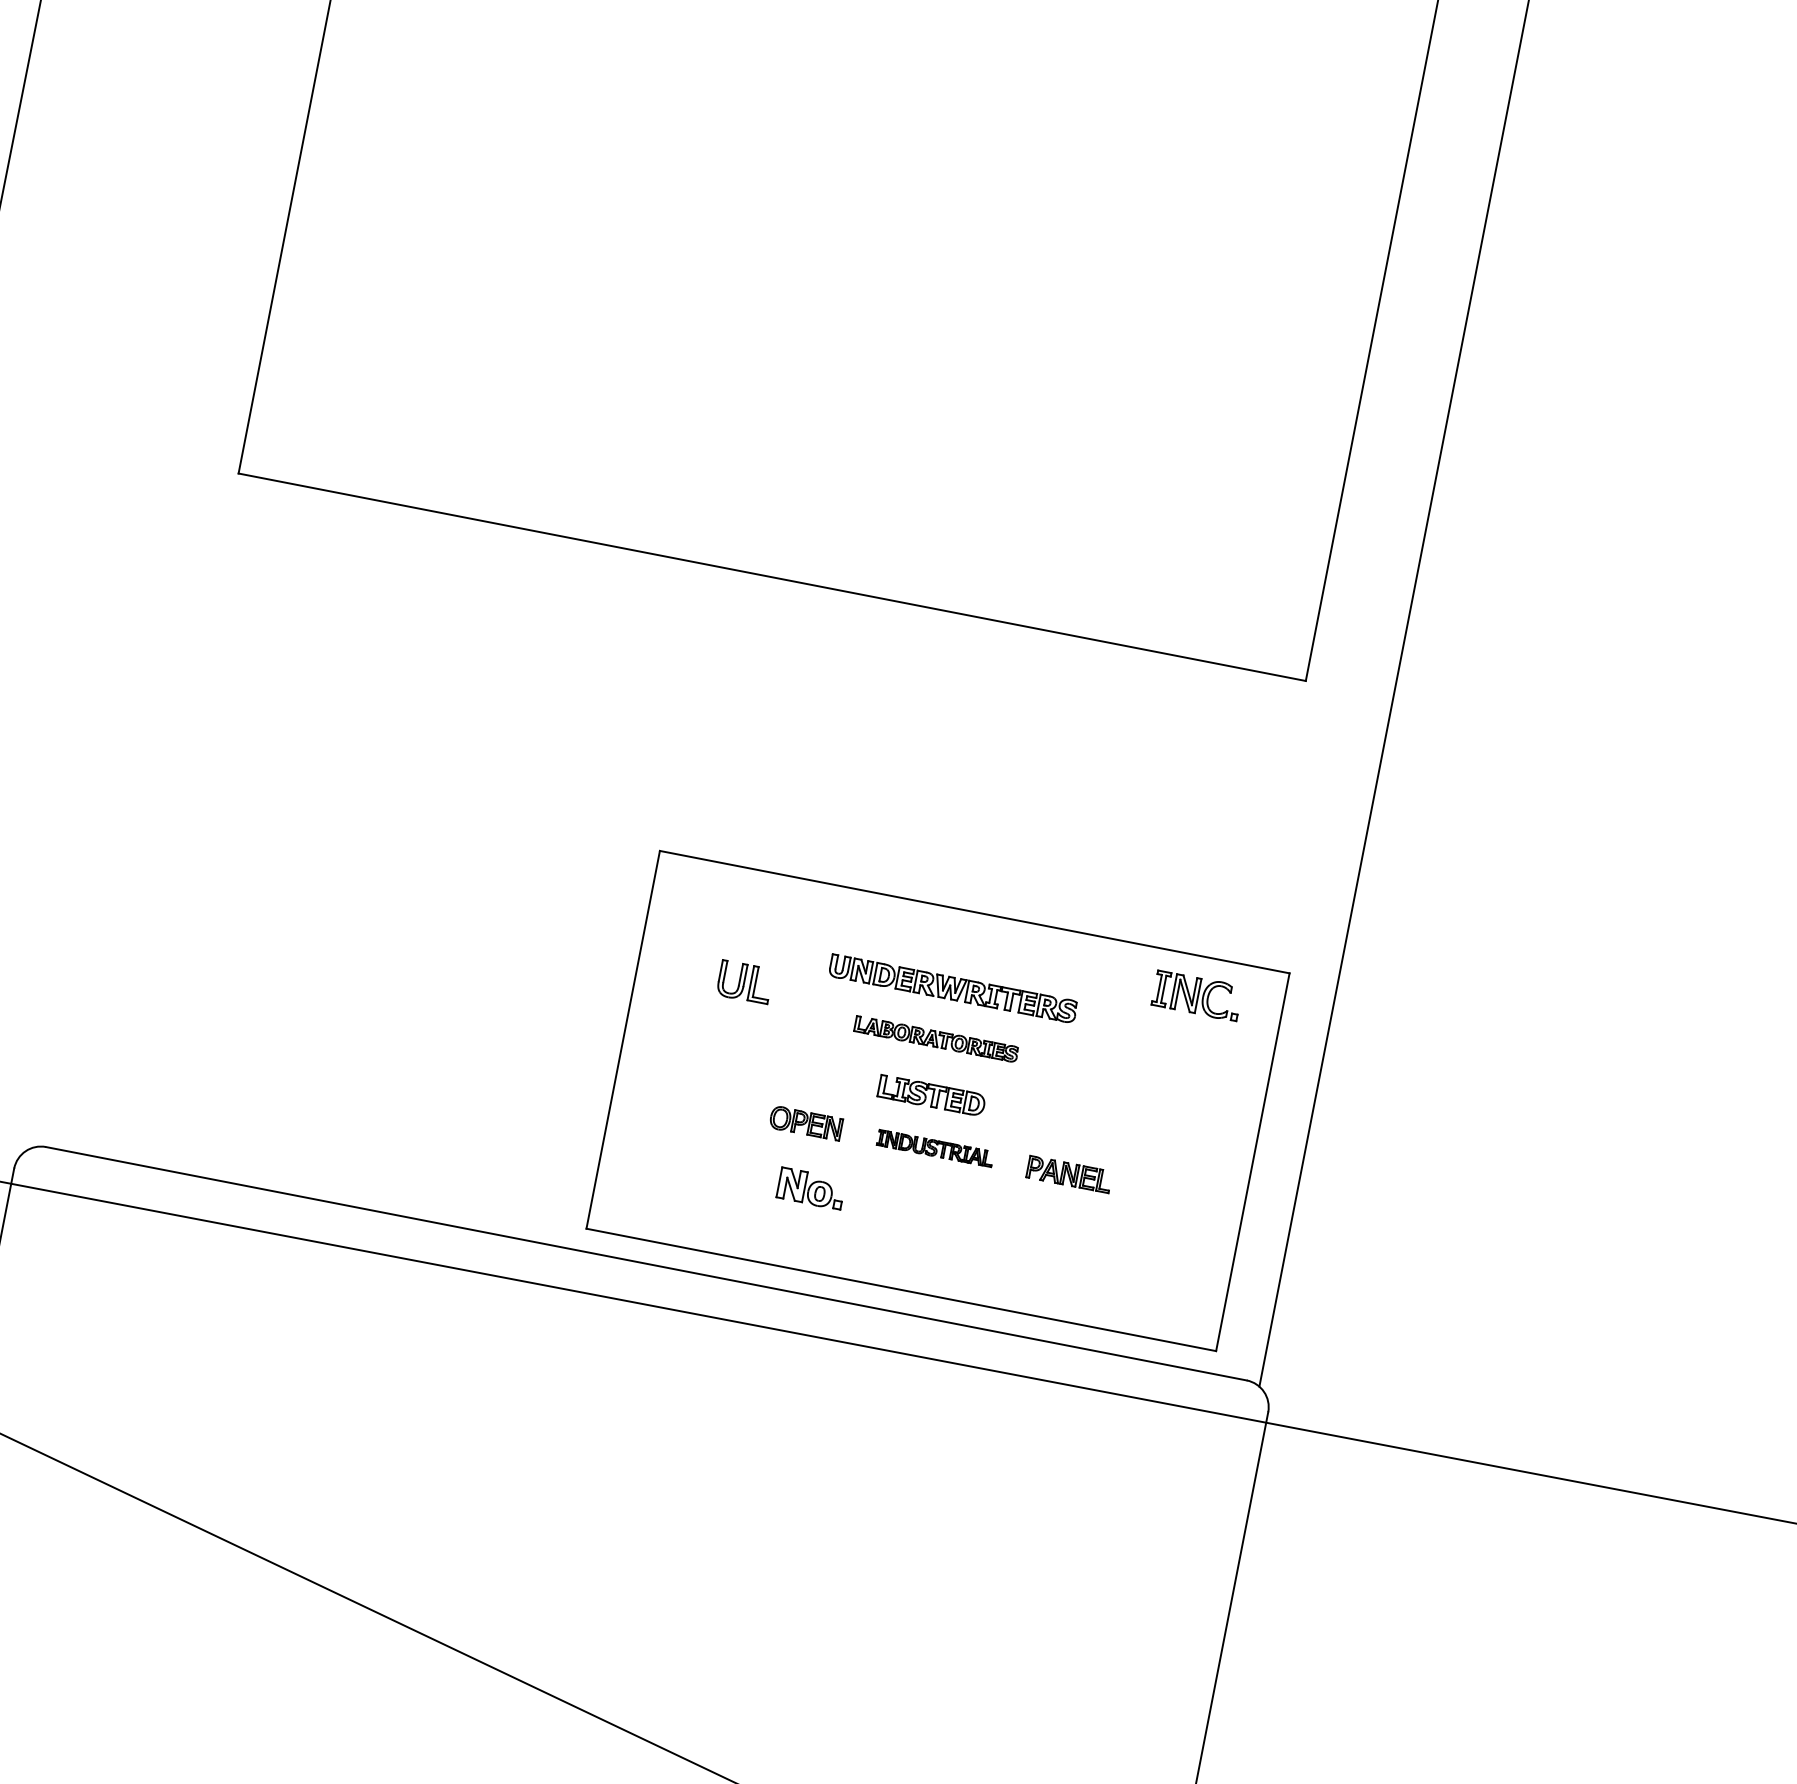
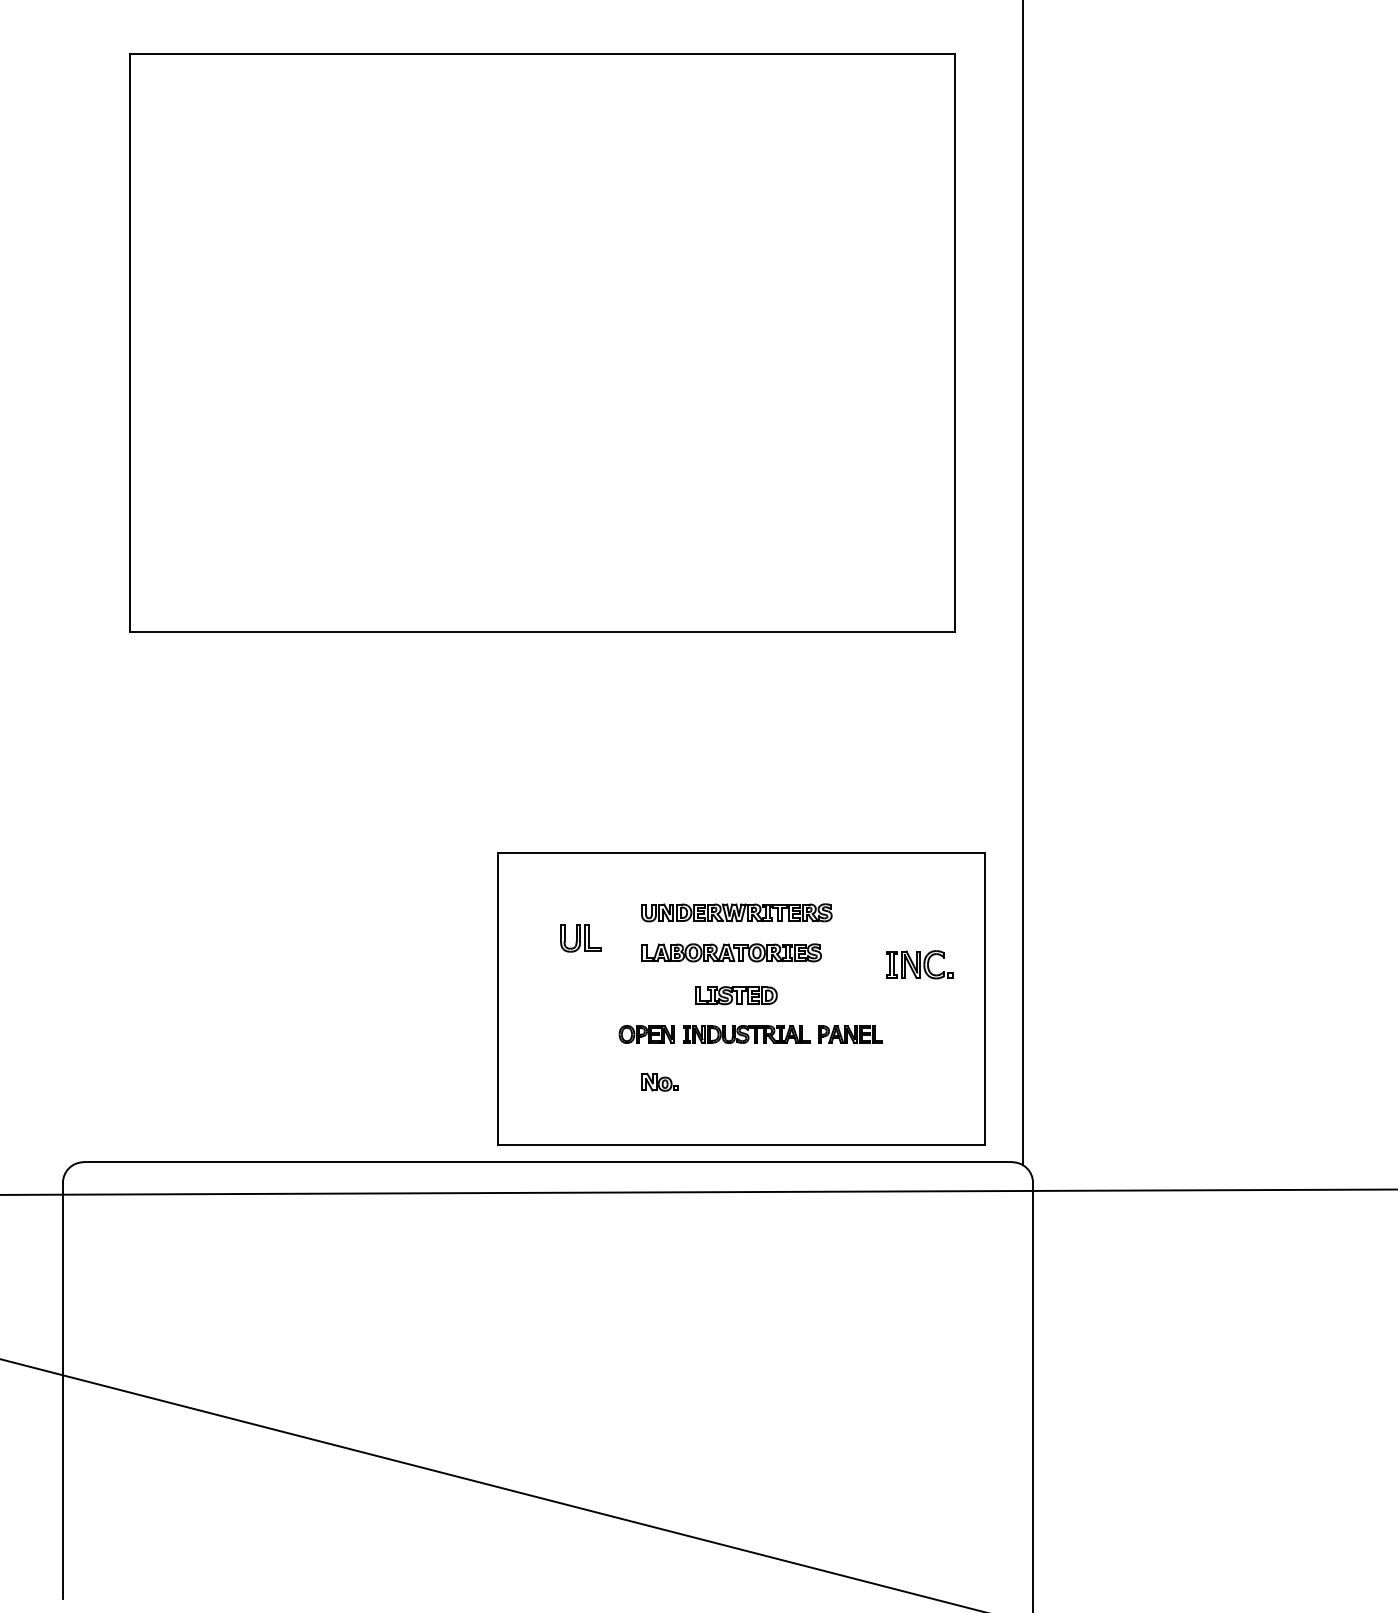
part: (1196, 995) -> (919, 964), moved
part: (936, 1038) -> (731, 952), size x1.43
part: (935, 1148) -> (746, 1034), size x1.43
part: (810, 1187) -> (659, 1081), size x0.71

